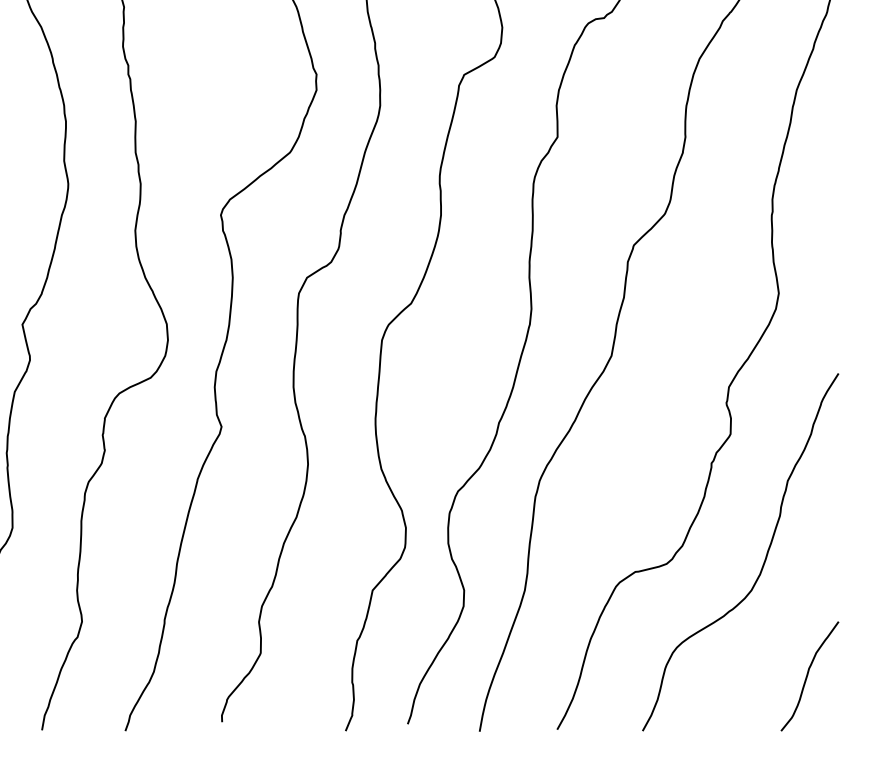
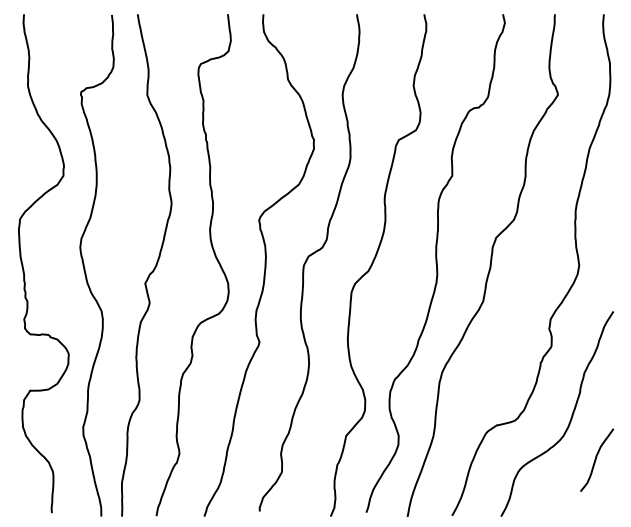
curve: (808, 675) -> (596, 459), moved

